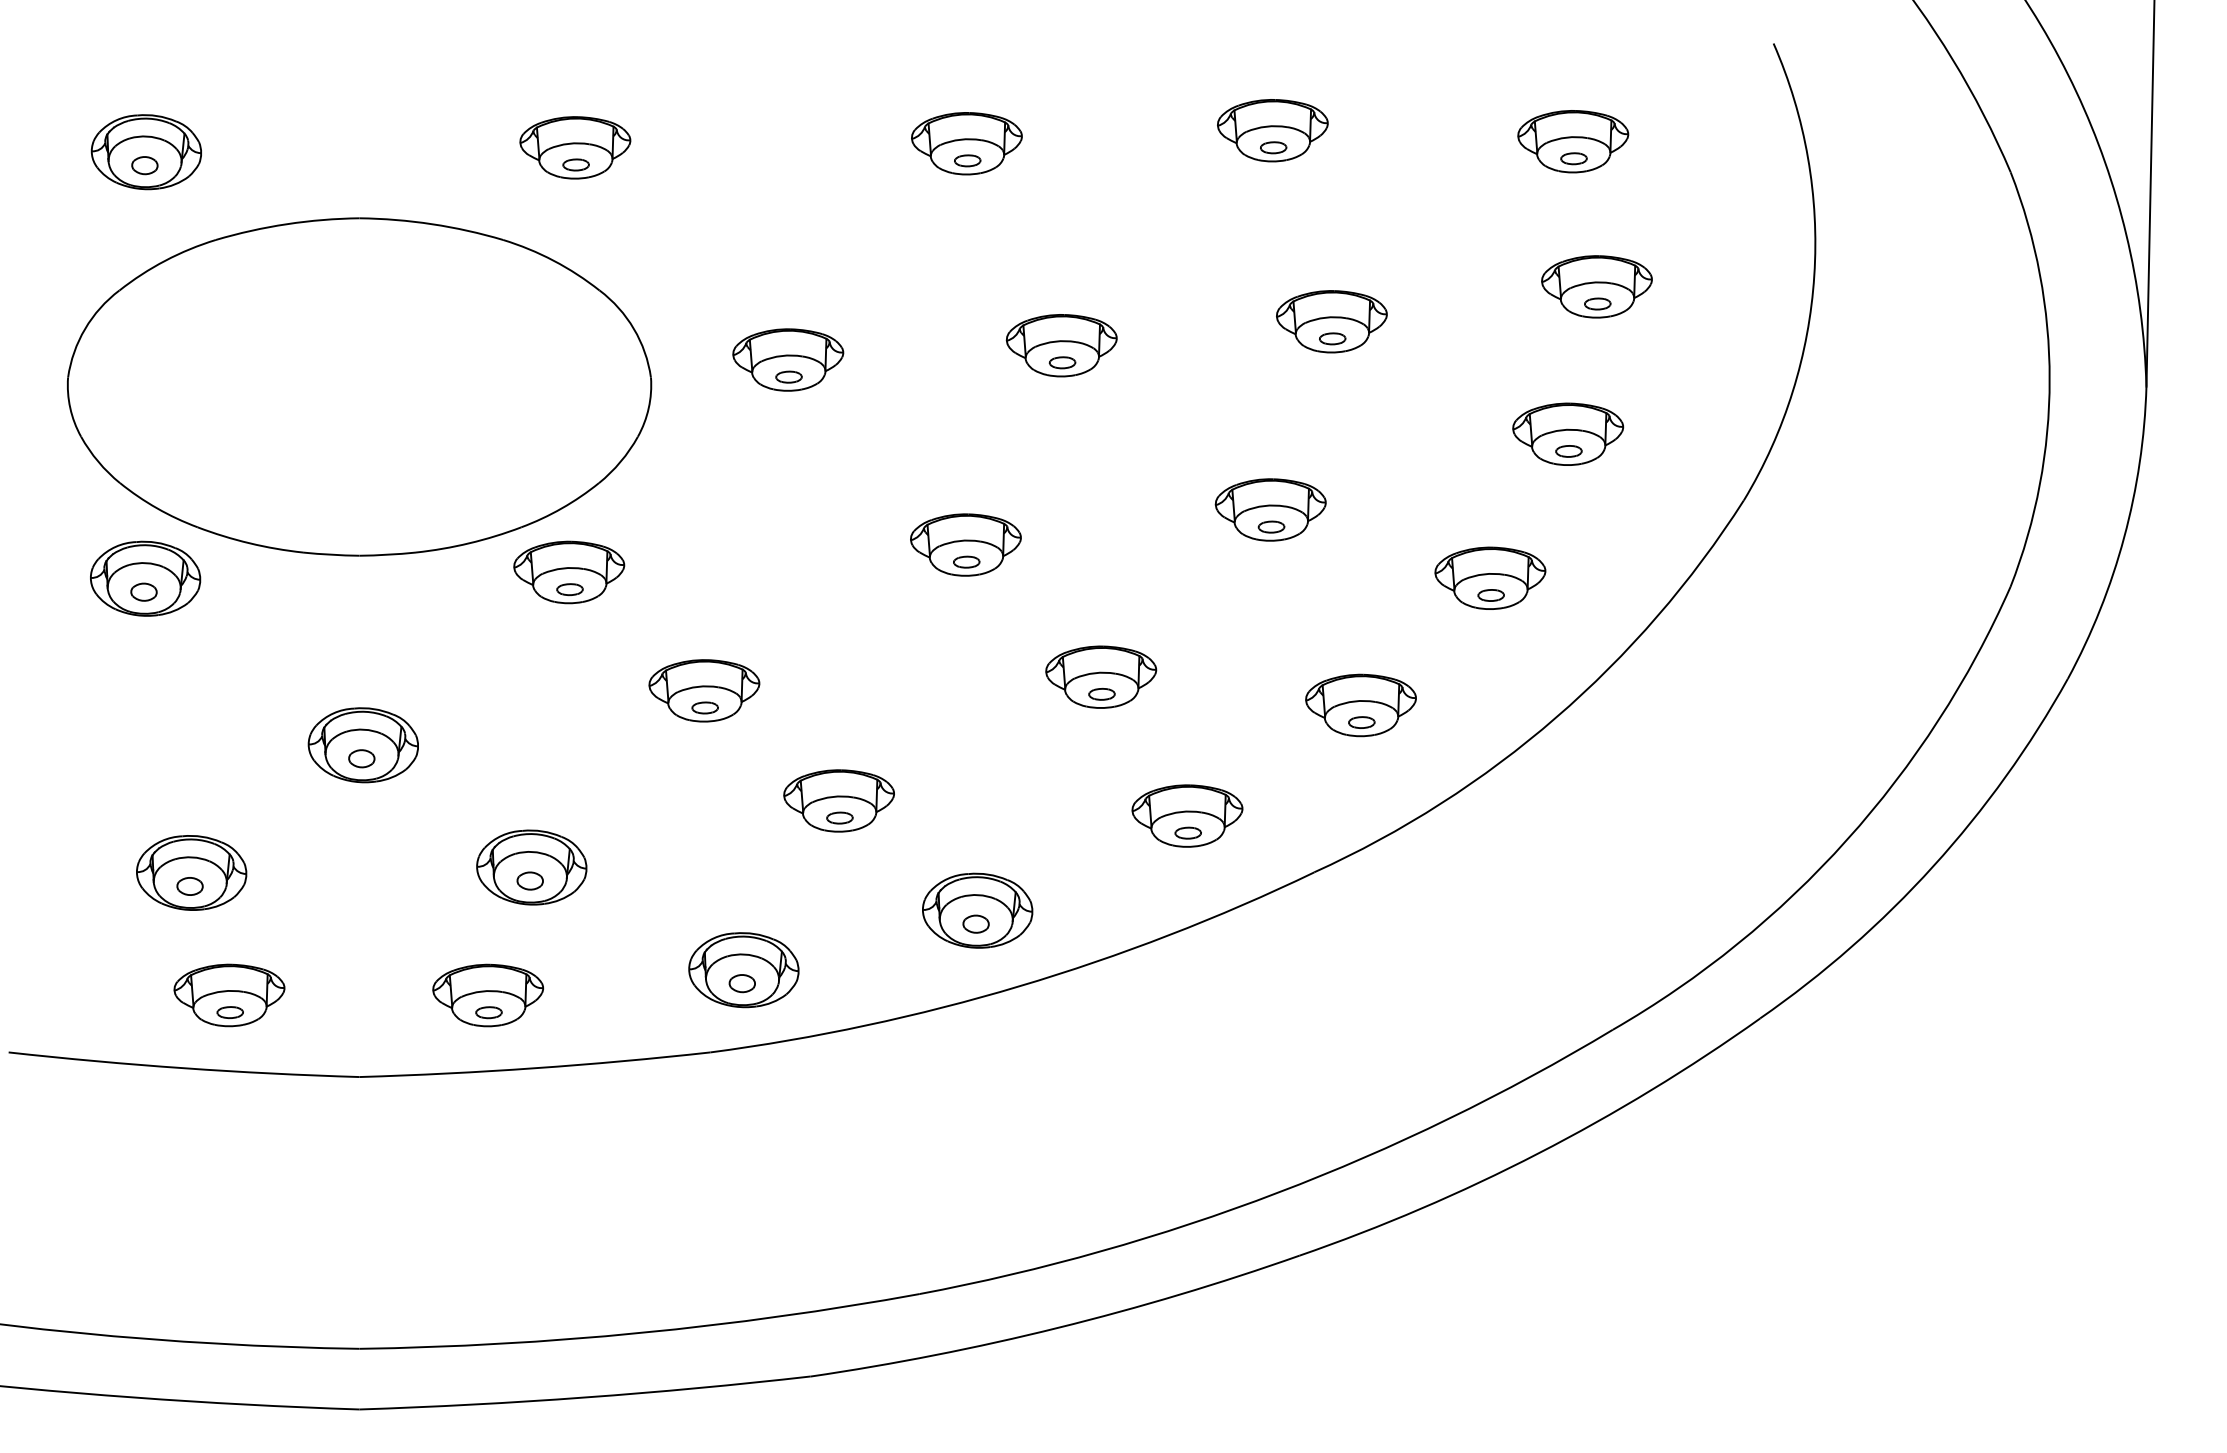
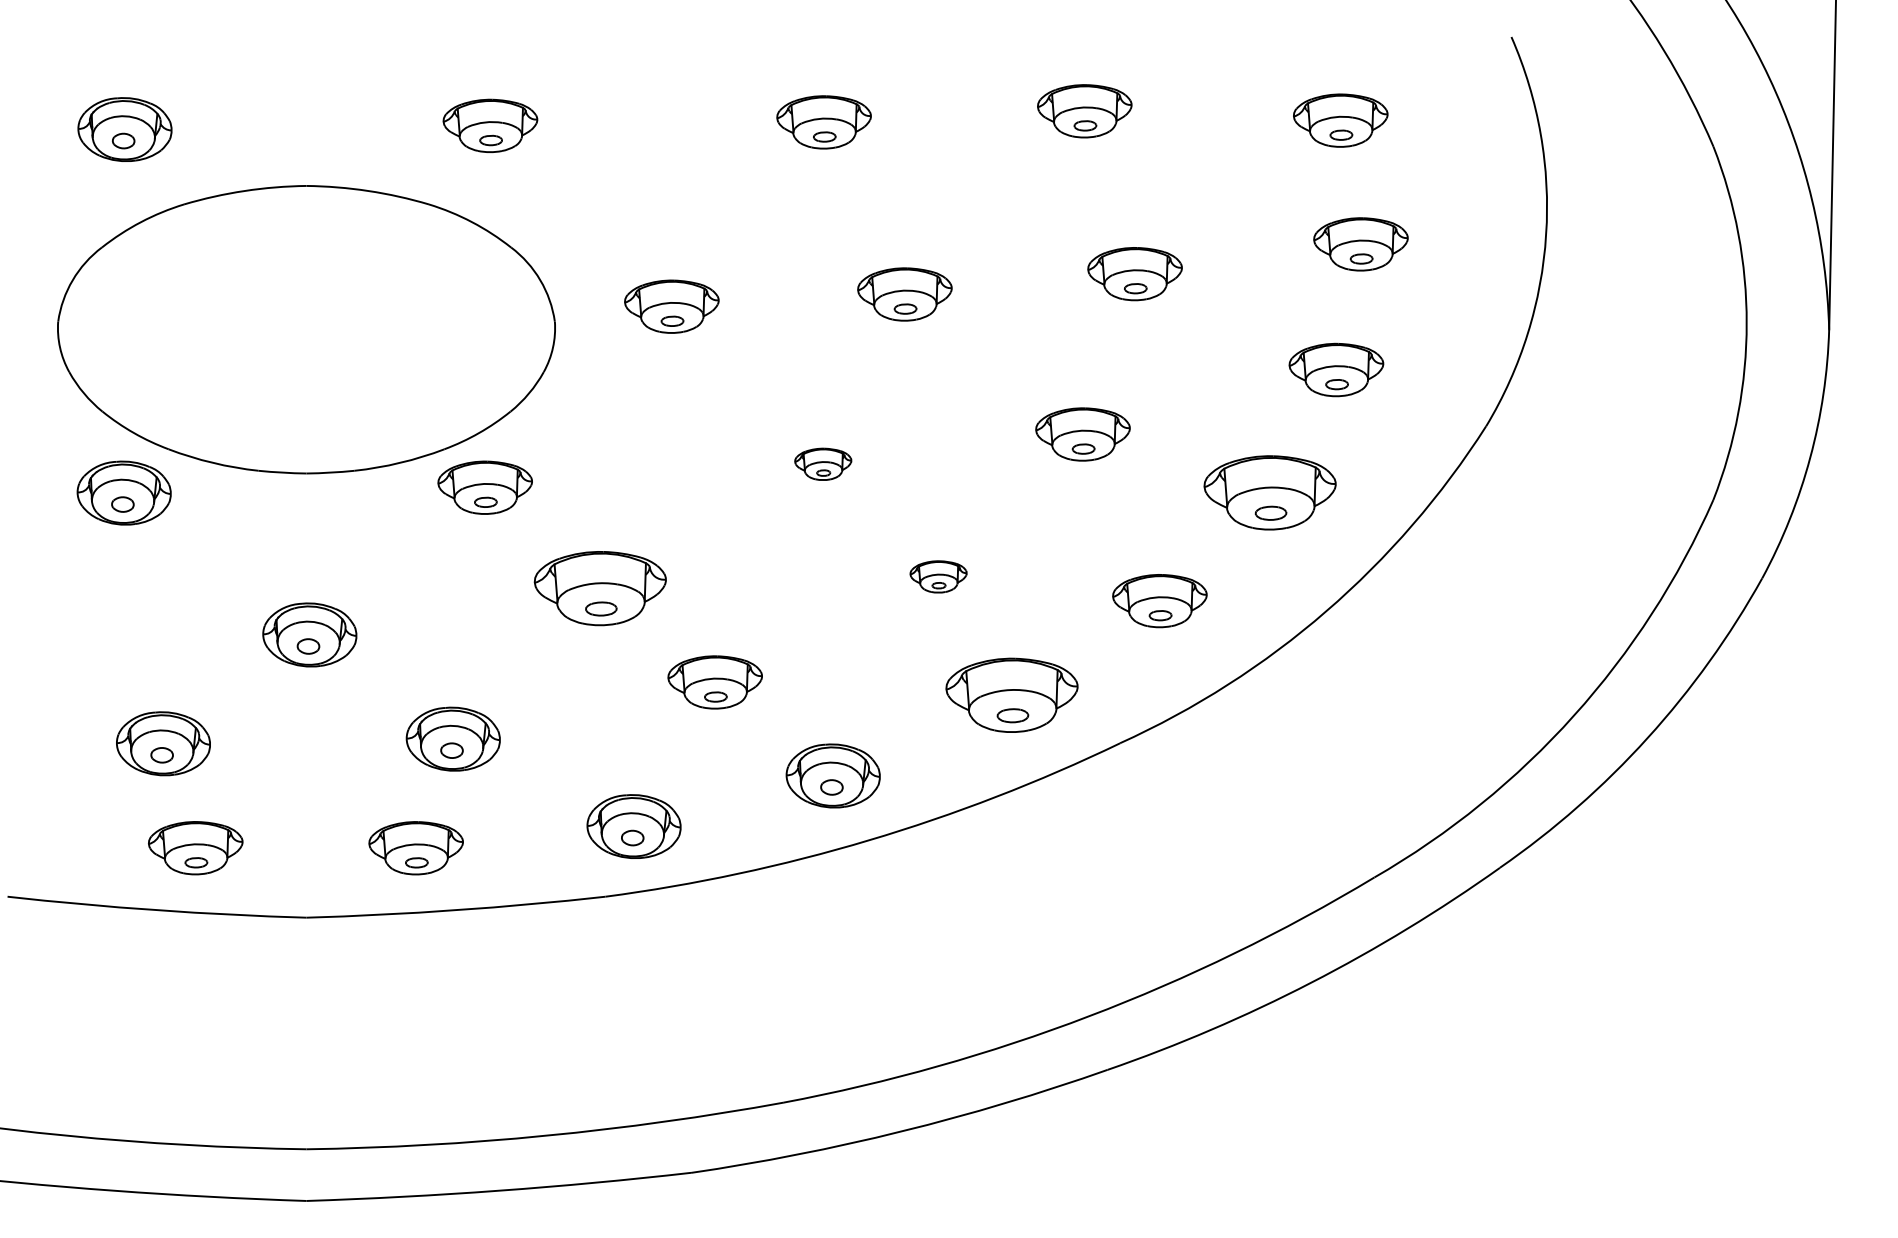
part: (965, 544) -> (822, 463), size x0.6
part: (1490, 577) -> (1270, 492), size x1.4
part: (1101, 676) -> (938, 576), size x0.6
part: (704, 690) -> (600, 588), size x1.4
part: (1187, 815) -> (1012, 694), size x1.4

